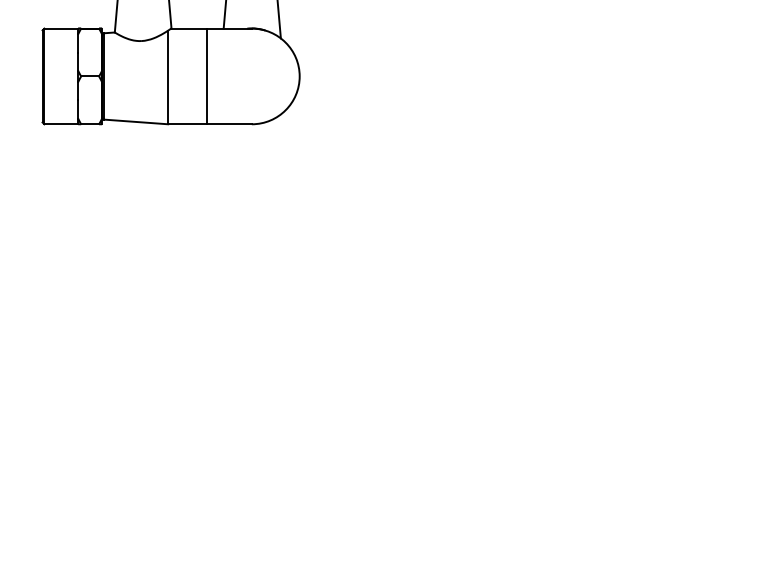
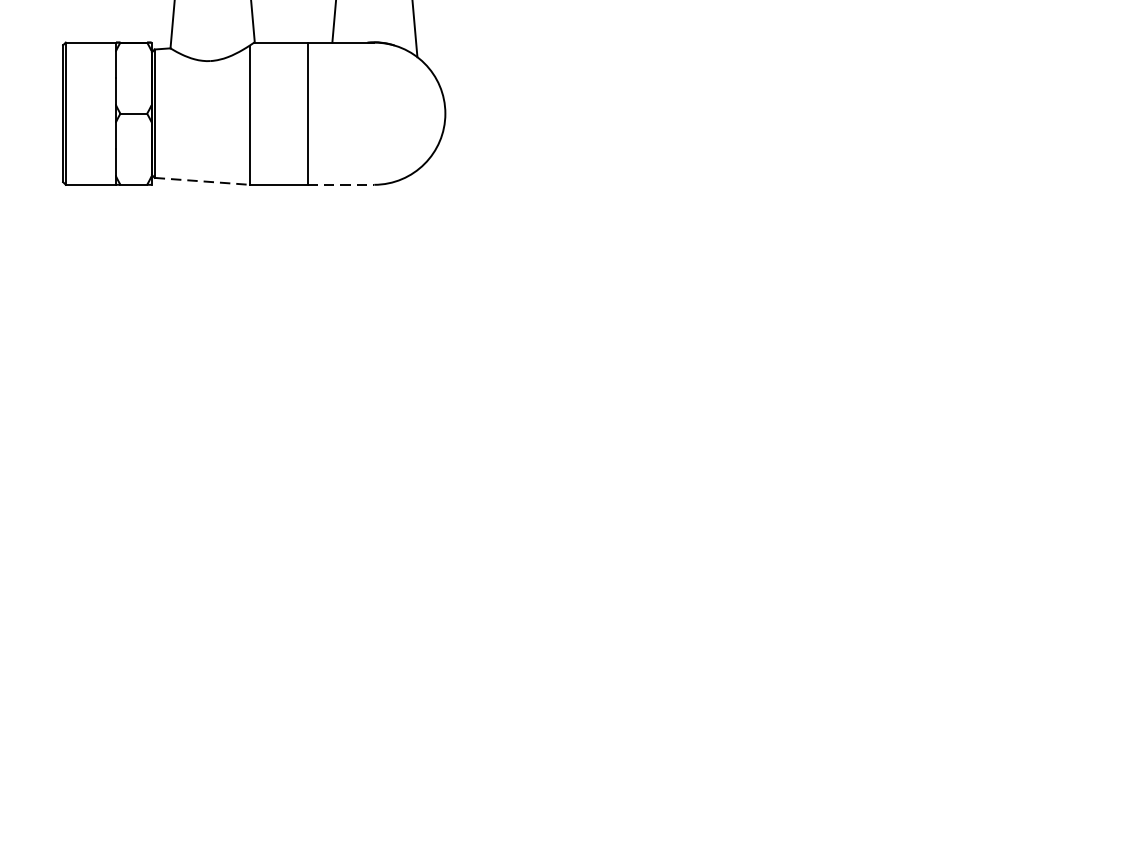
line: (136, 122) -> (202, 182), solid -> dashed
line: (229, 124) -> (341, 185), solid -> dashed

